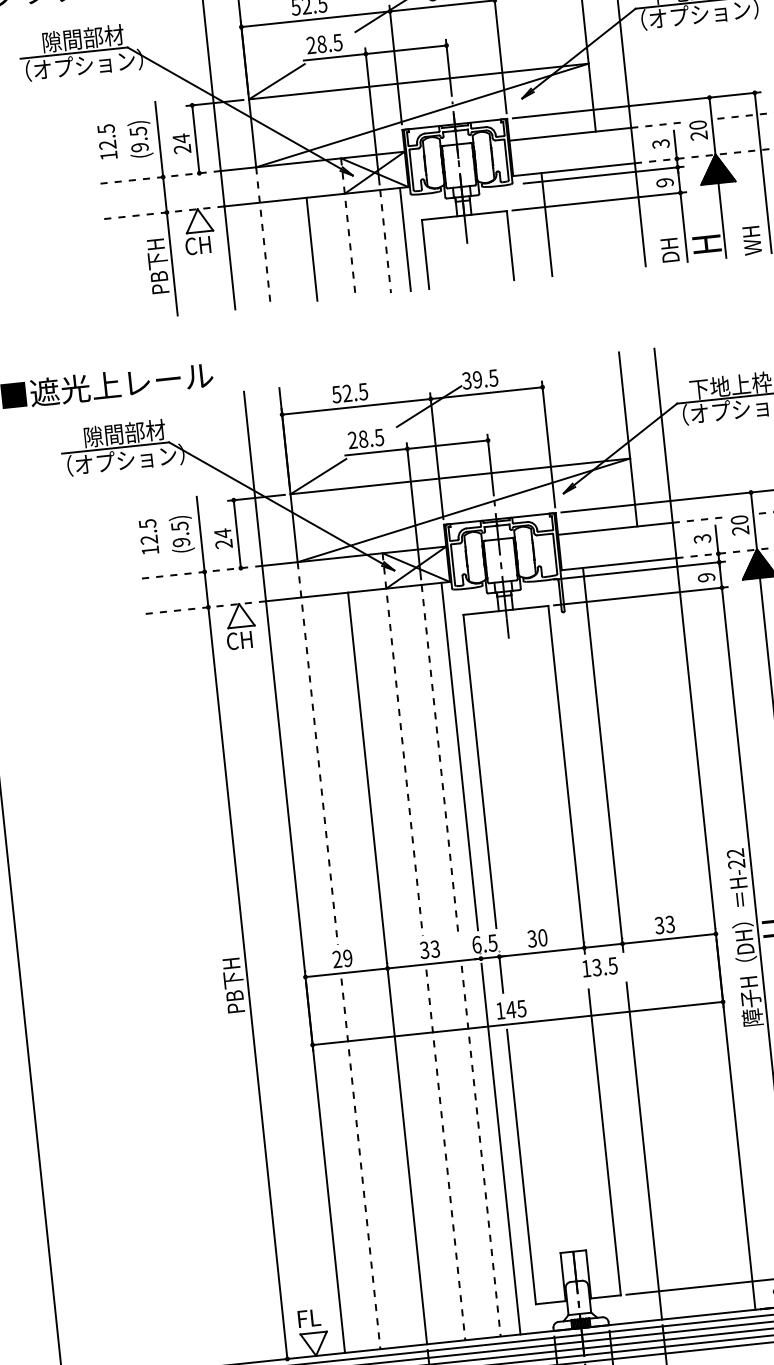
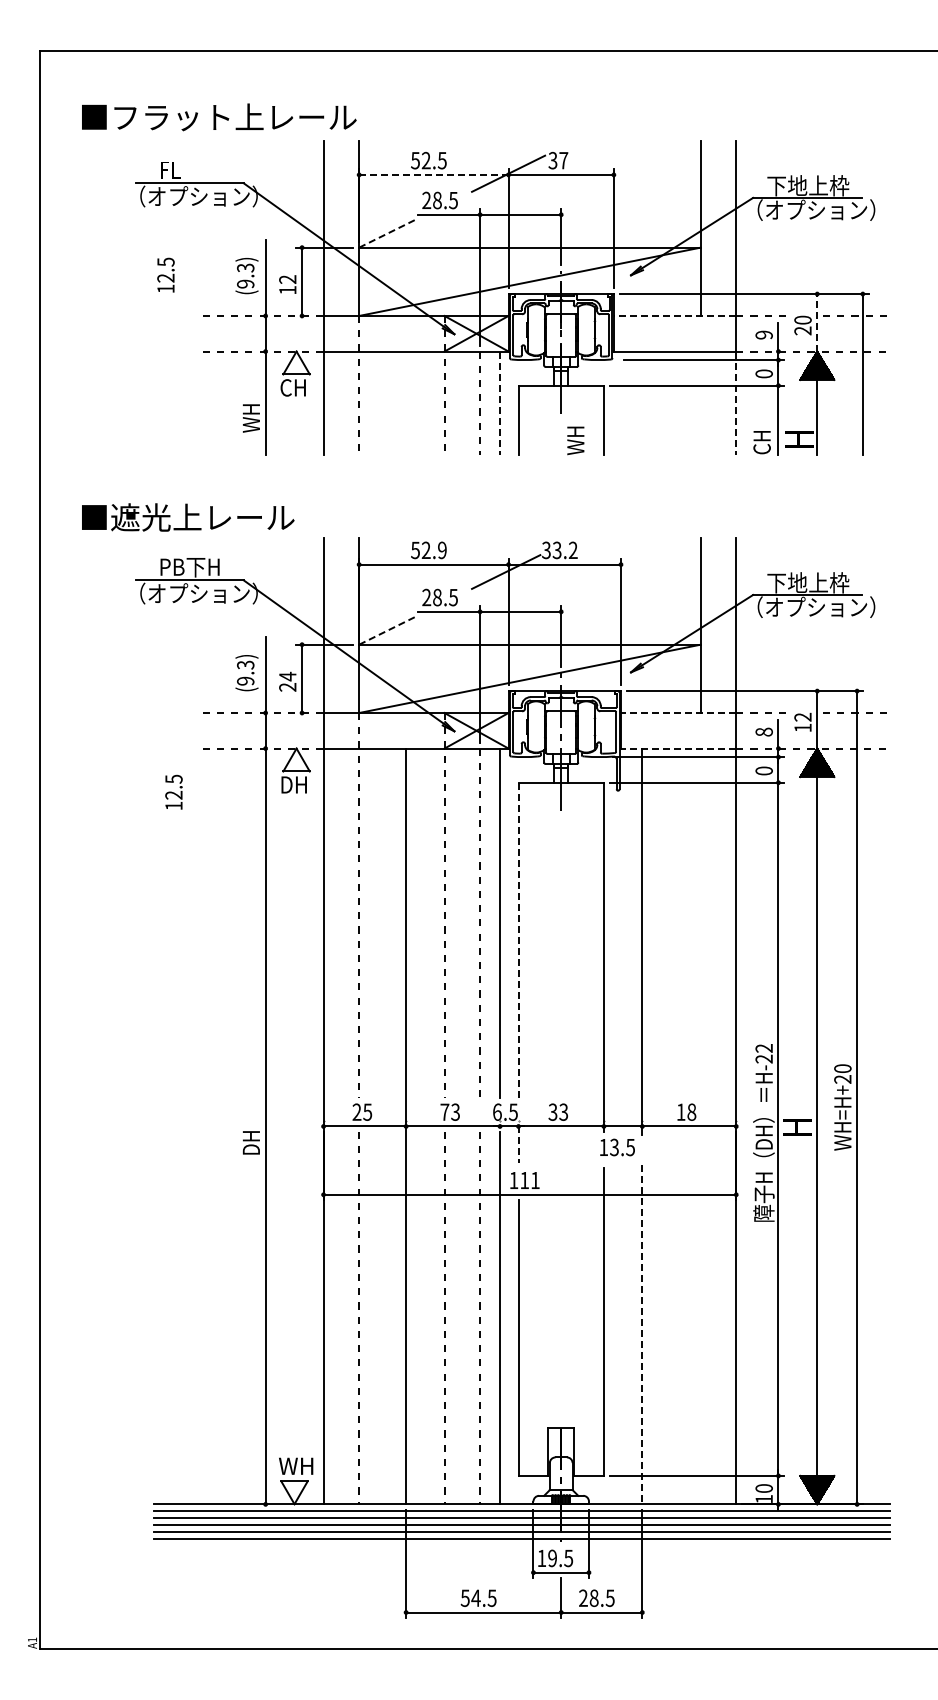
line: (315, 18) -> (433, 174), solid -> dashed
text: (83, 38) -> (200, 169), 隙間部材 -> FL
line: (276, 82) -> (388, 233), solid -> dashed
line: (712, 125) -> (817, 322), solid -> dashed
text: (138, 130) -> (245, 267), (9.5) -> (9.3)
line: (569, 133) -> (674, 315), solid -> dashed
text: (106, 141) -> (165, 274), moved
text: (181, 143) -> (287, 284), 24 -> 12
text: (660, 143) -> (763, 334), 3 -> 9
text: (664, 182) -> (763, 373), 9 -> 0
line: (640, 214) -> (736, 403), solid -> dashed
line: (547, 224) -> (642, 403), removed
line: (405, 239) -> (500, 403), solid -> dashed
text: (751, 240) -> (575, 440), moved
line: (312, 249) -> (406, 403), removed
text: (669, 251) -> (761, 442), DH -> CH
text: (158, 266) -> (251, 404), PB下H -> WH
text: (484, 379) -> (564, 550), 39.5 -> 33.2
text: (362, 390) -> (441, 549), 52.5 -> 52.9
text: (124, 433) -> (200, 566), 隙間部材 -> PB下H
line: (318, 477) -> (388, 630), solid -> dashed
text: (179, 525) -> (245, 664), (9.5) -> (9.3)
text: (739, 525) -> (802, 722), 20 -> 12
line: (615, 529) -> (678, 713), solid -> dashed
text: (148, 536) -> (173, 791), moved
text: (701, 538) -> (763, 731), 3 -> 8
line: (618, 564) -> (678, 748), solid -> dashed
text: (705, 577) -> (763, 770), 9 -> 0
text: (239, 640) -> (293, 784), CH -> DH
line: (479, 771) -> (518, 940), solid -> dashed
text: (664, 924) -> (686, 1111), 33 -> 18
text: (542, 937) -> (563, 1111), 30 -> 33
text: (424, 949) -> (444, 1111), 33 -> 73
text: (347, 957) -> (367, 1111), 29 -> 25
line: (501, 975) -> (518, 1145), solid -> dashed
text: (233, 984) -> (251, 1126), PB下H -> DH
text: (515, 1009) -> (529, 1180), 145 -> 111
line: (644, 1151) -> (642, 1335), solid -> dashed
text: (314, 1317) -> (296, 1465), FL -> WH

